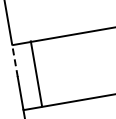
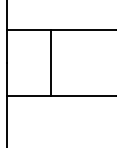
line: (15, 59) -> (7, 45), dashed -> solid
line: (36, 73) -> (51, 62), moved

